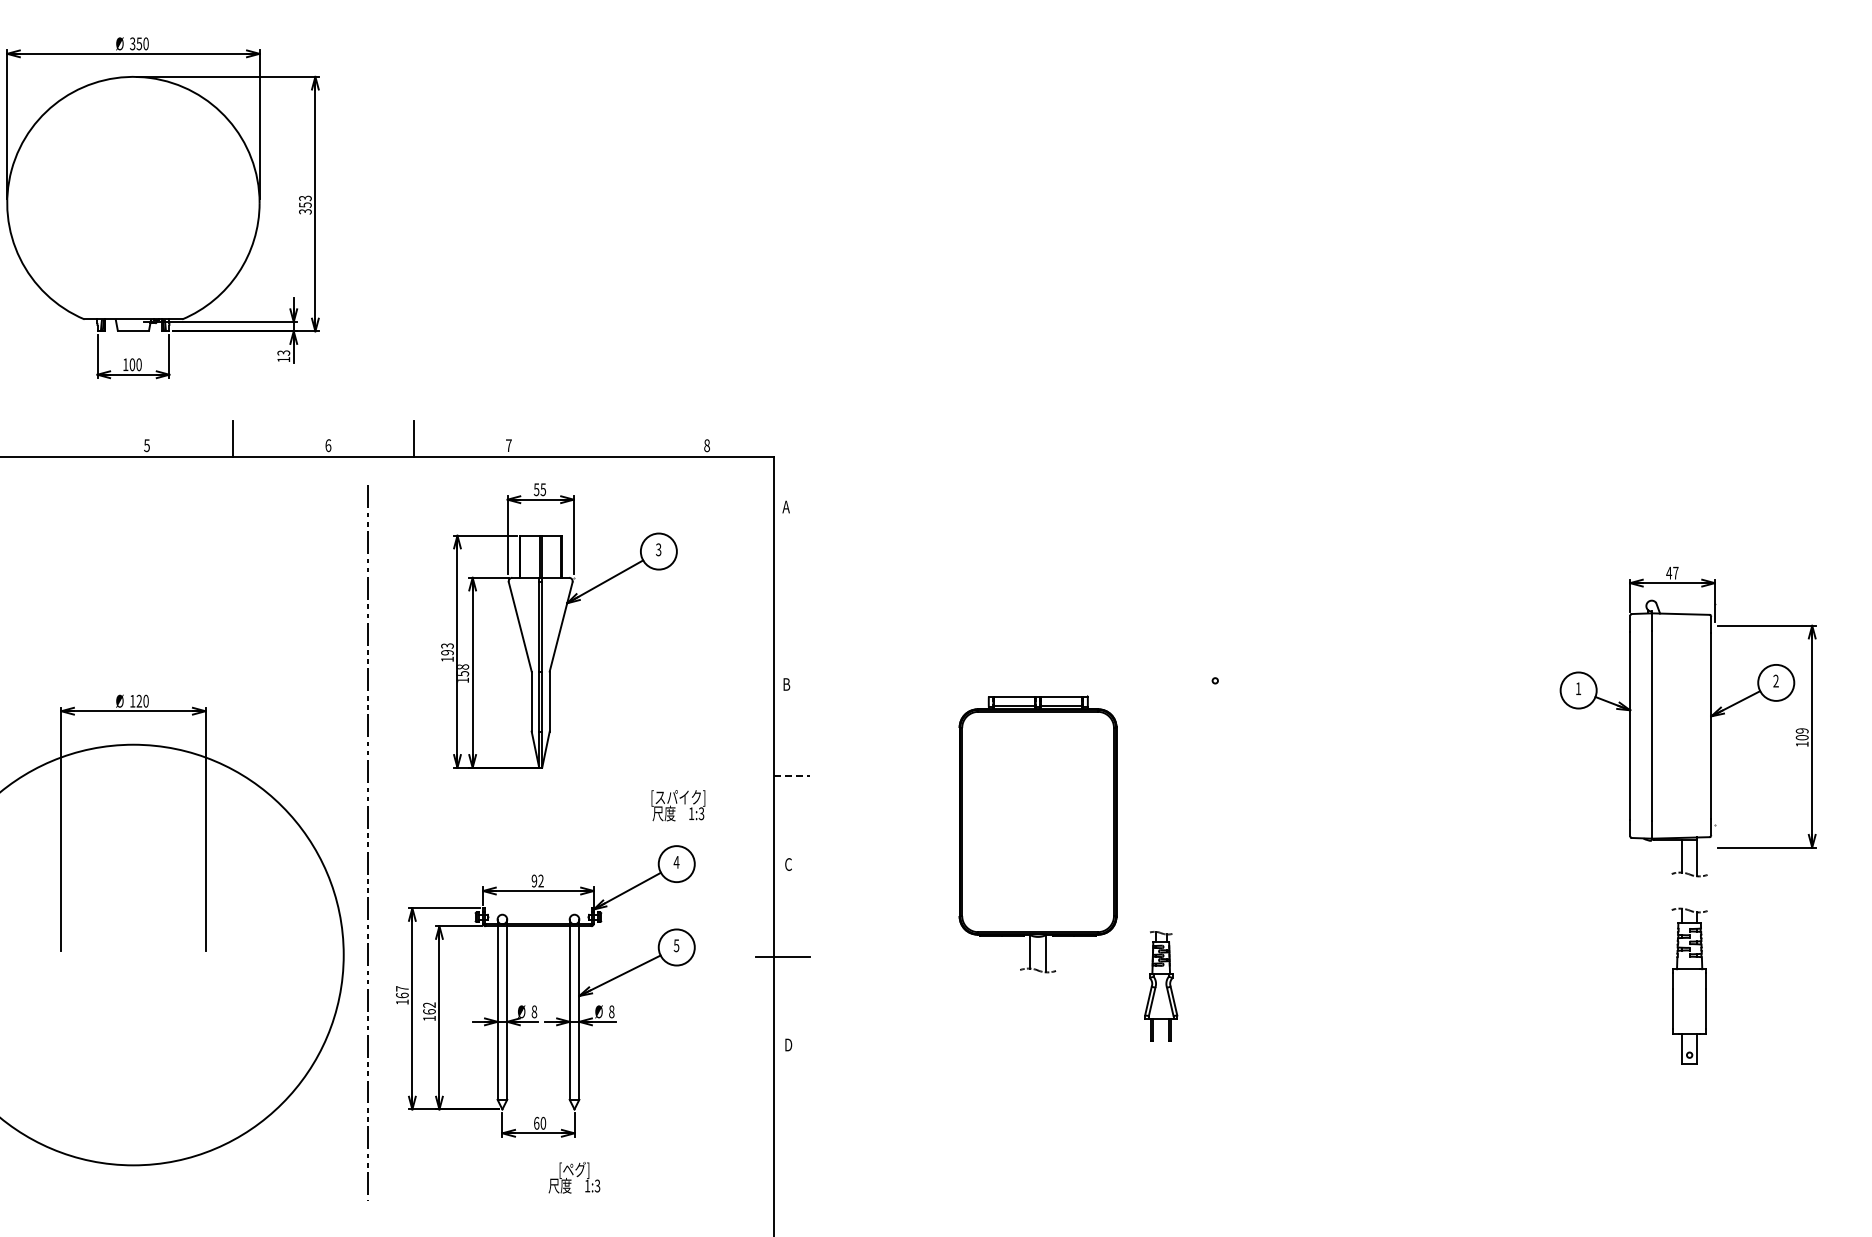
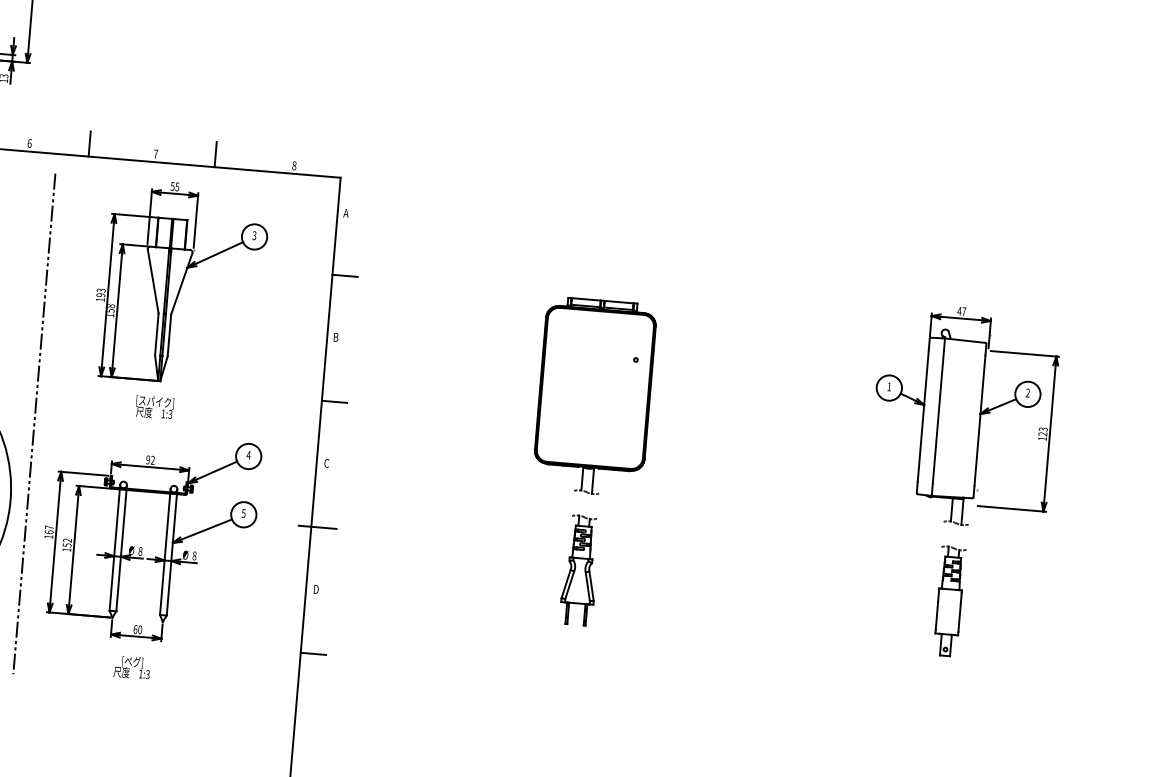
line: (593, 439) -> (215, 154), added
line: (792, 596) -> (345, 276), added
text: (1802, 734) -> (1043, 431), 109 -> 123
line: (792, 776) -> (334, 402), dashed -> solid
text: (678, 805) -> (154, 407), moved
part: (1037, 834) -> (594, 397), moved
part: (1161, 985) -> (580, 569), size x1.43
text: (429, 1011) -> (67, 545), 162 -> 152
line: (792, 1136) -> (313, 653), added
text: (574, 1177) -> (132, 667), moved

